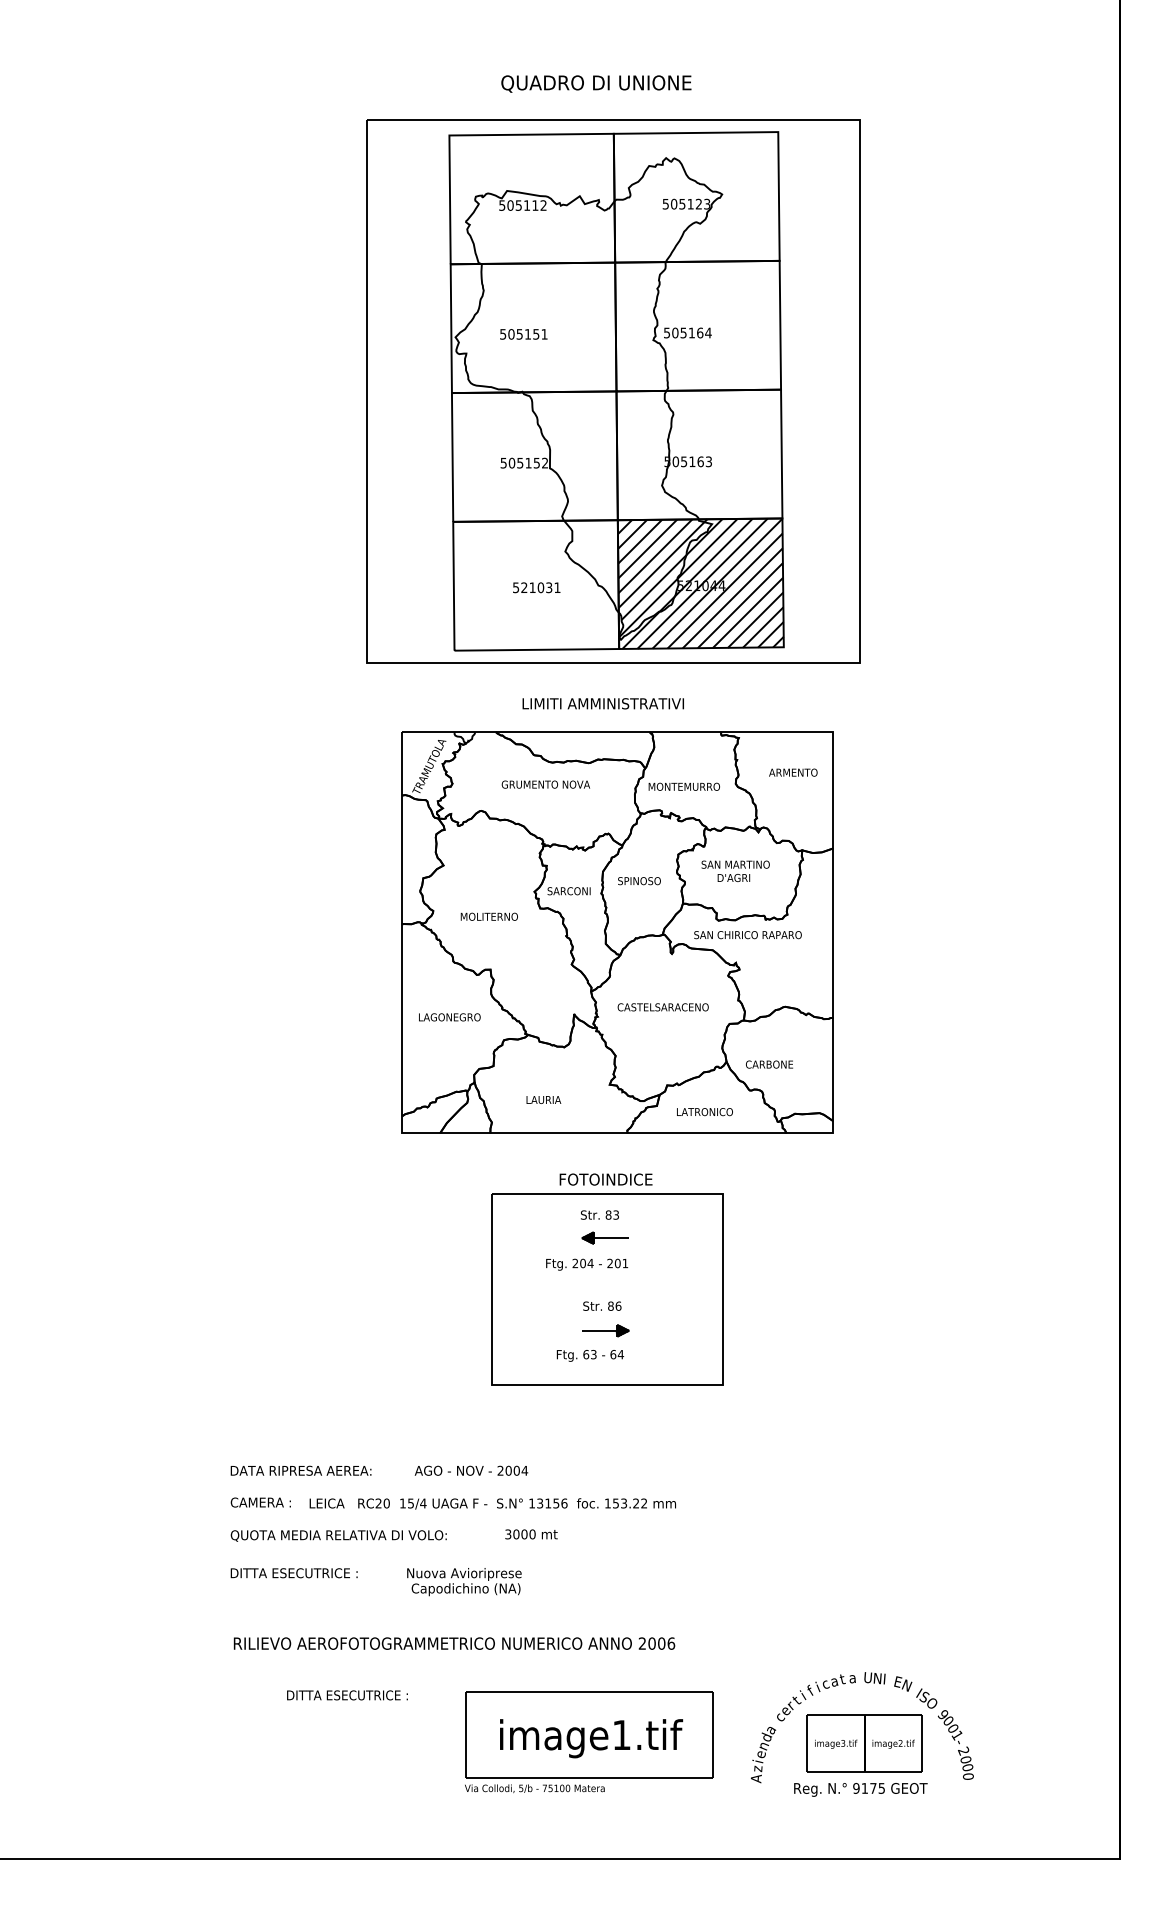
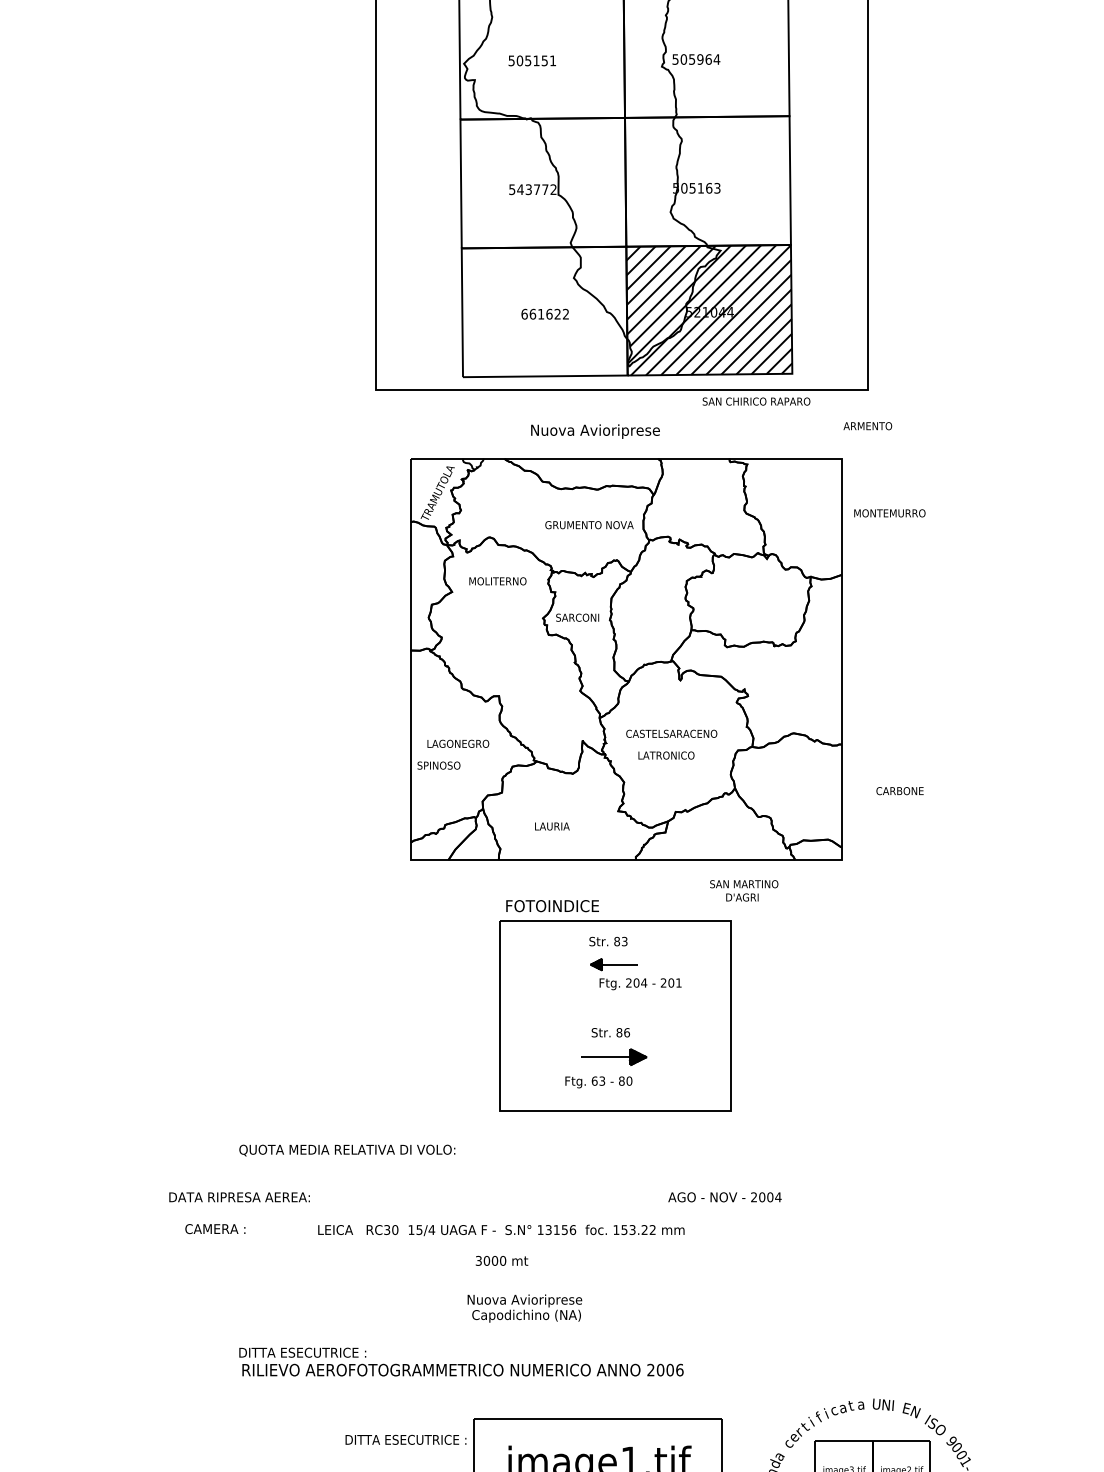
text: (691, 332) -> (700, 59), 505164 -> 505964
text: (523, 462) -> (532, 189), 505152 -> 543772
text: (536, 587) -> (545, 314), 521031 -> 661622
text: (603, 704) -> (612, 431), LIMITI AMMINISTRATIVI -> Nuova Avioriprese
text: (793, 772) -> (868, 426), moved
text: (545, 784) -> (589, 525), moved
text: (683, 786) -> (889, 513), moved
text: (735, 870) -> (744, 890), moved
text: (639, 881) -> (439, 766), moved
text: (488, 916) -> (497, 581), moved
text: (747, 935) -> (756, 402), moved
text: (769, 1064) -> (900, 791), moved
text: (704, 1112) -> (666, 756), moved
text: (605, 1179) -> (552, 906), moved
text: (587, 1264) -> (641, 984), moved
part: (605, 1330) -> (614, 1057), size x1.4
text: (617, 1354) -> (626, 1081), 64 -> 80
text: (300, 1470) -> (239, 1197), moved
text: (471, 1470) -> (725, 1197), moved
text: (260, 1502) -> (215, 1229), moved
text: (378, 1503) -> (387, 1230), RC20 -> RC30
text: (531, 1534) -> (502, 1261), moved
text: (338, 1535) -> (347, 1150), moved
text: (293, 1573) -> (302, 1353), moved
text: (464, 1582) -> (525, 1309), moved
text: (347, 1695) -> (406, 1440), moved

